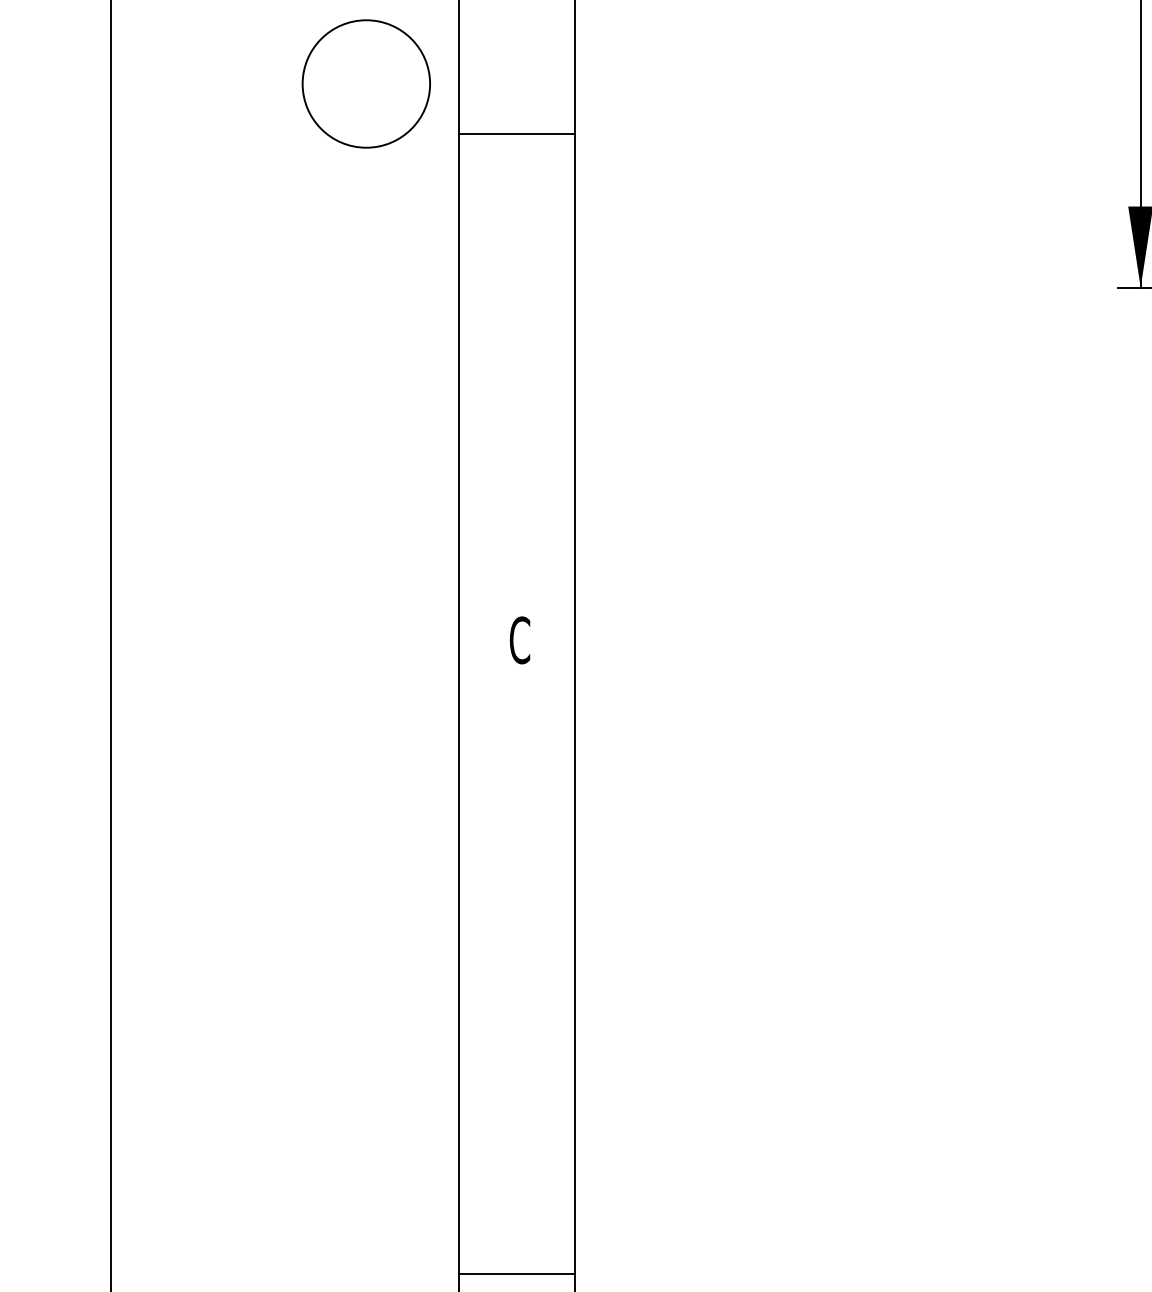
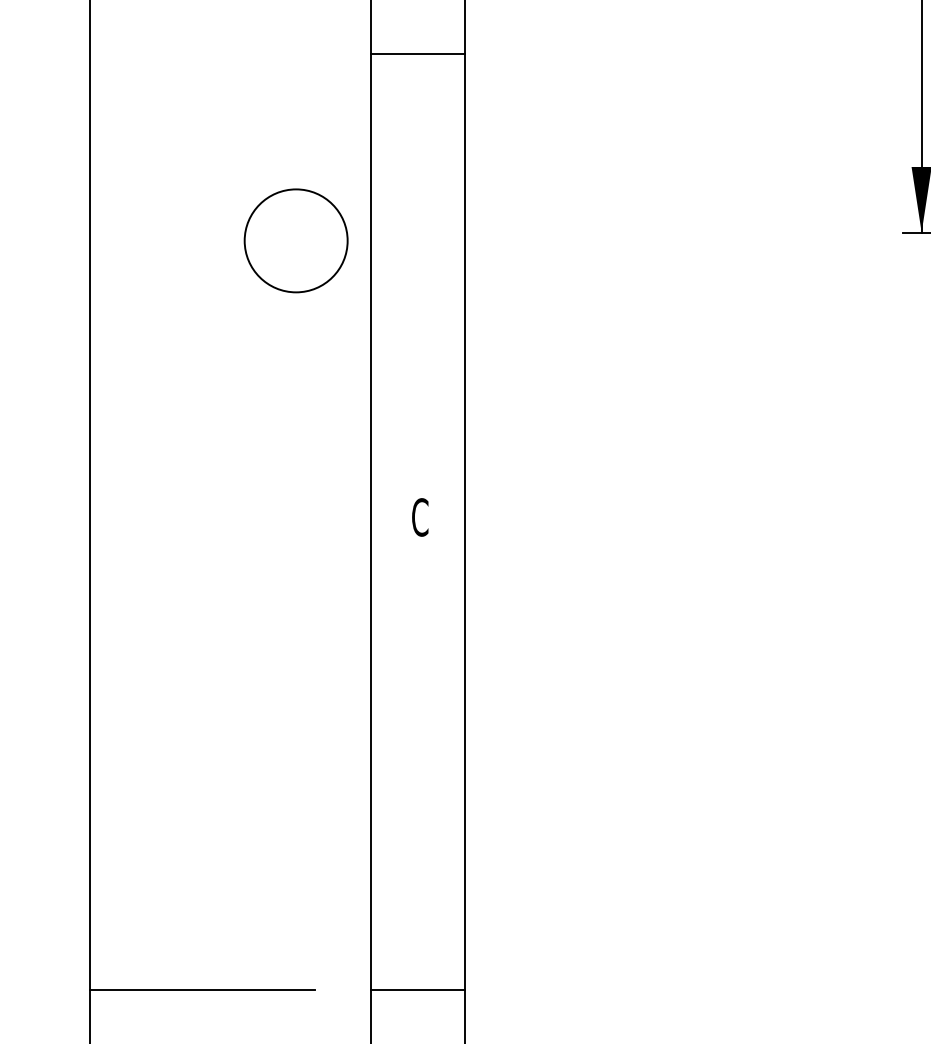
circle: (365, 83) -> (295, 240), moved
line: (516, 134) -> (417, 53), moved
line: (250, 1224) -> (202, 989), added
line: (516, 1273) -> (417, 989), moved

